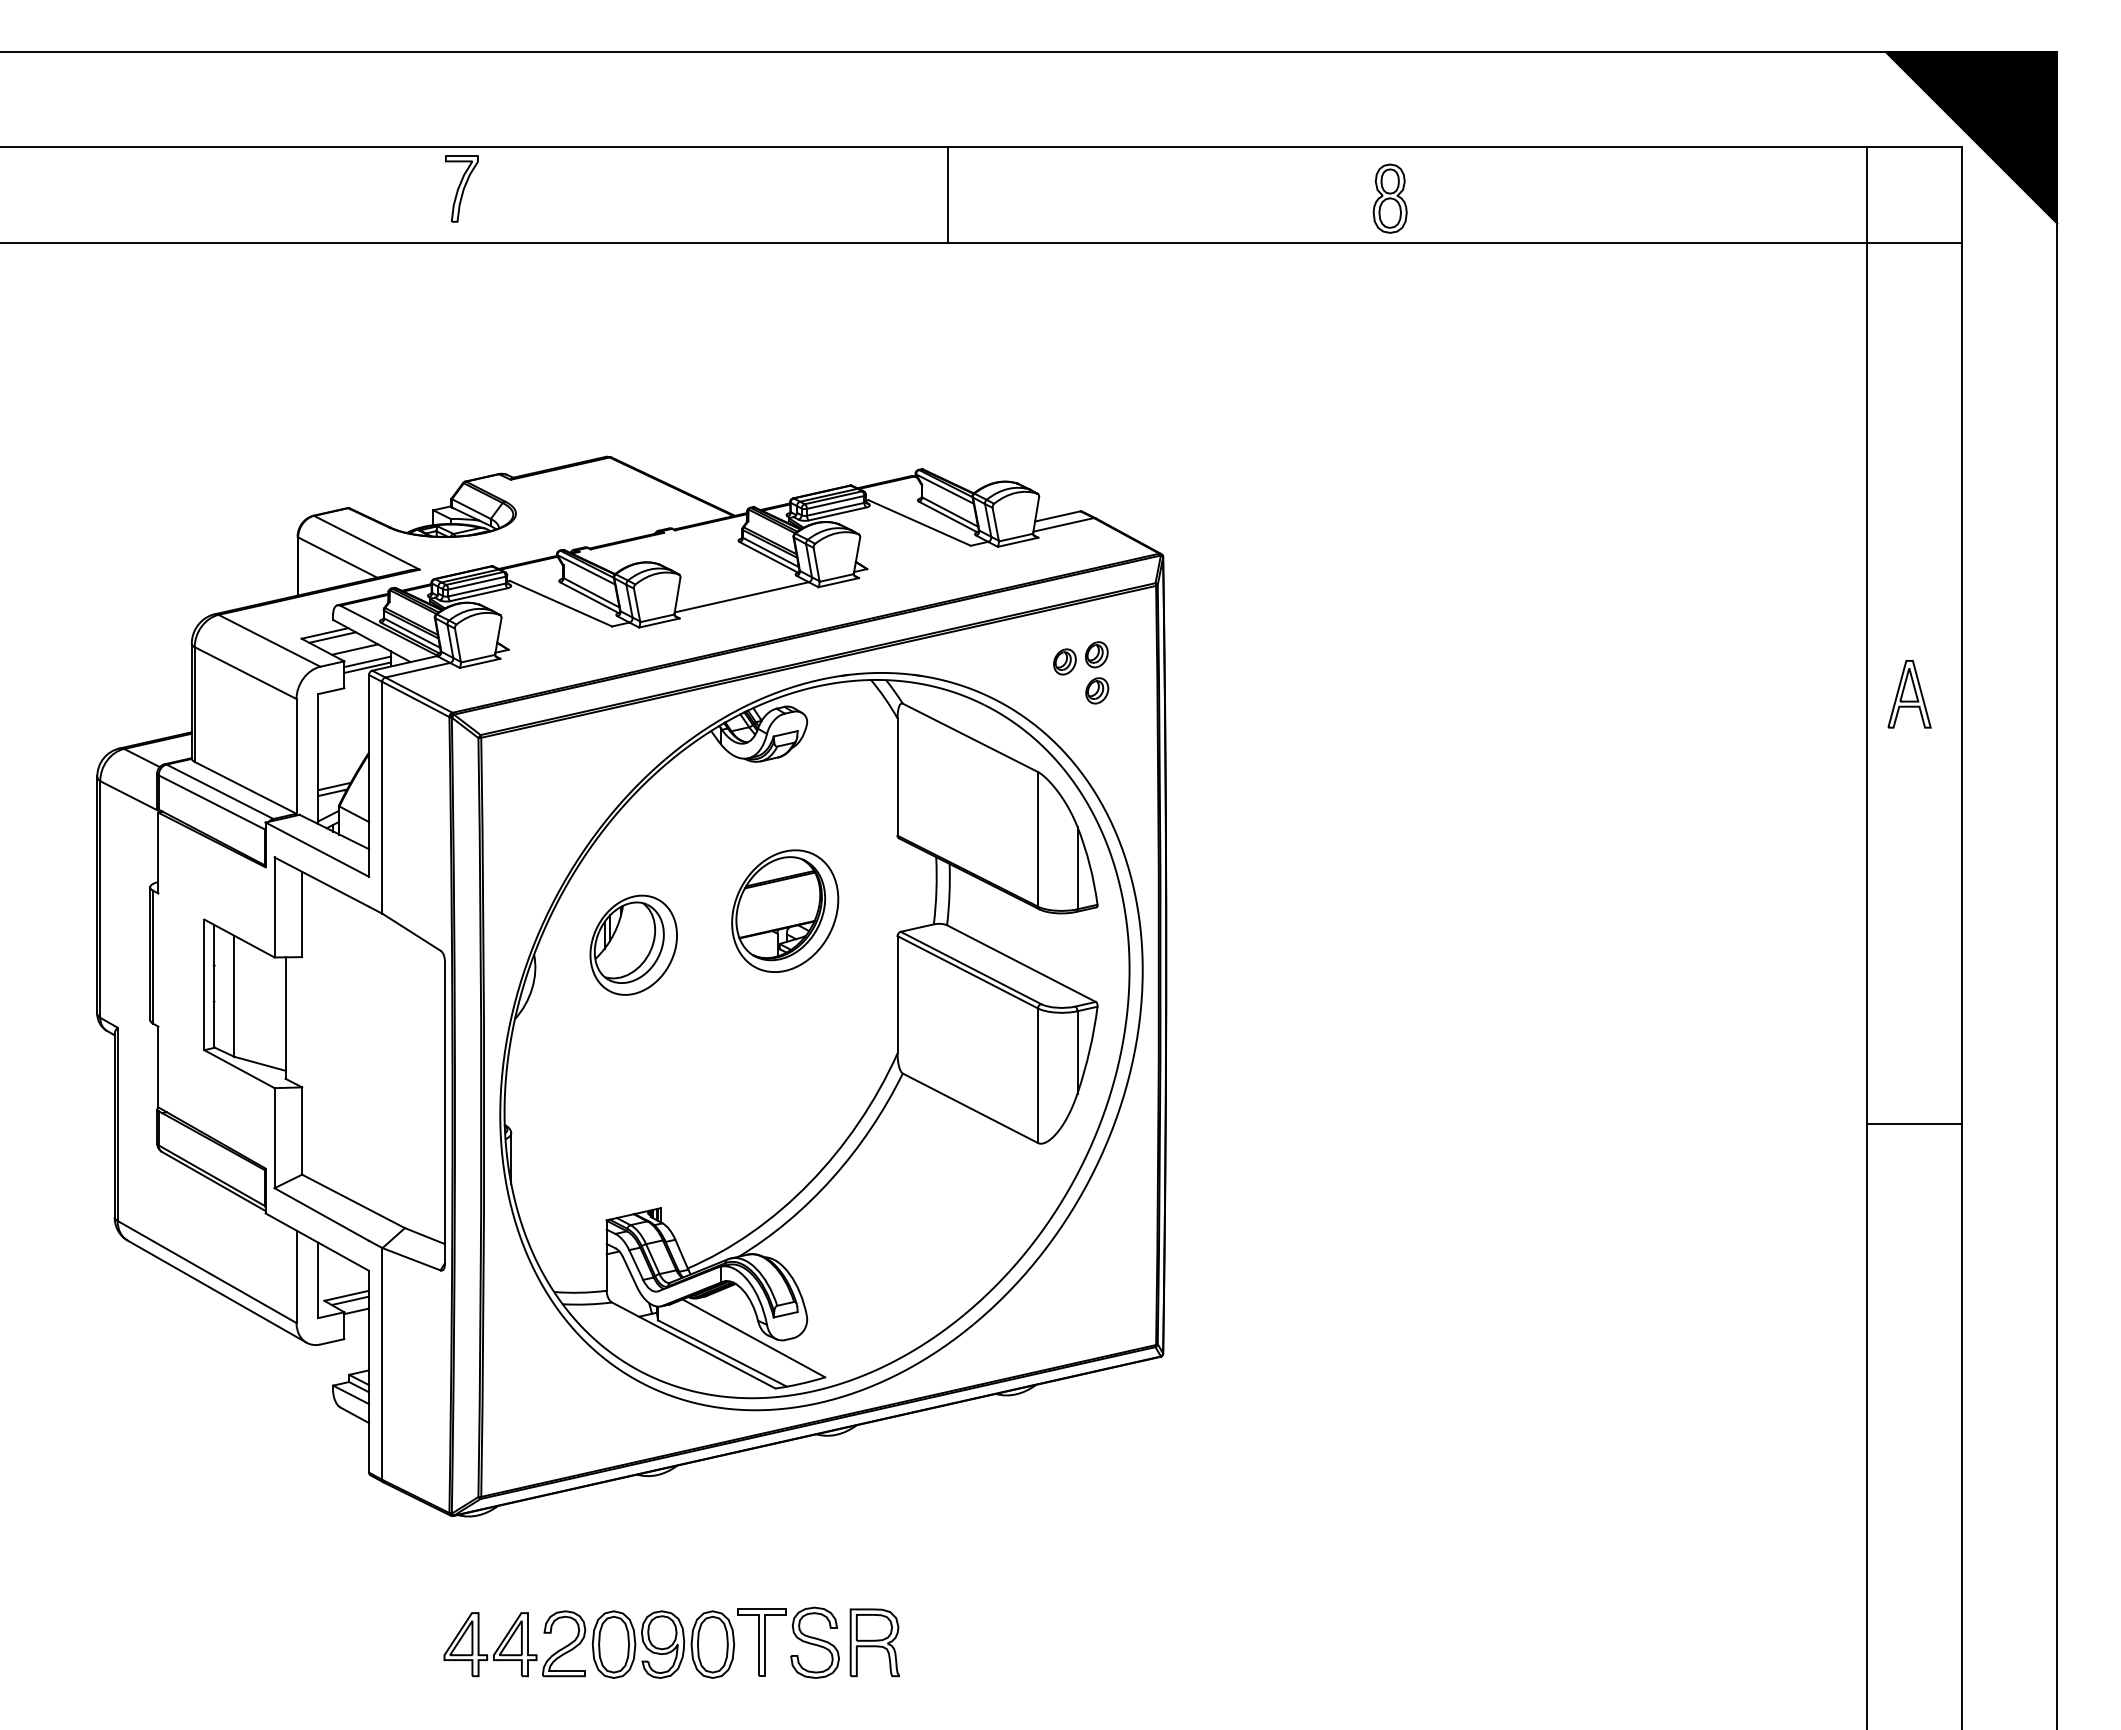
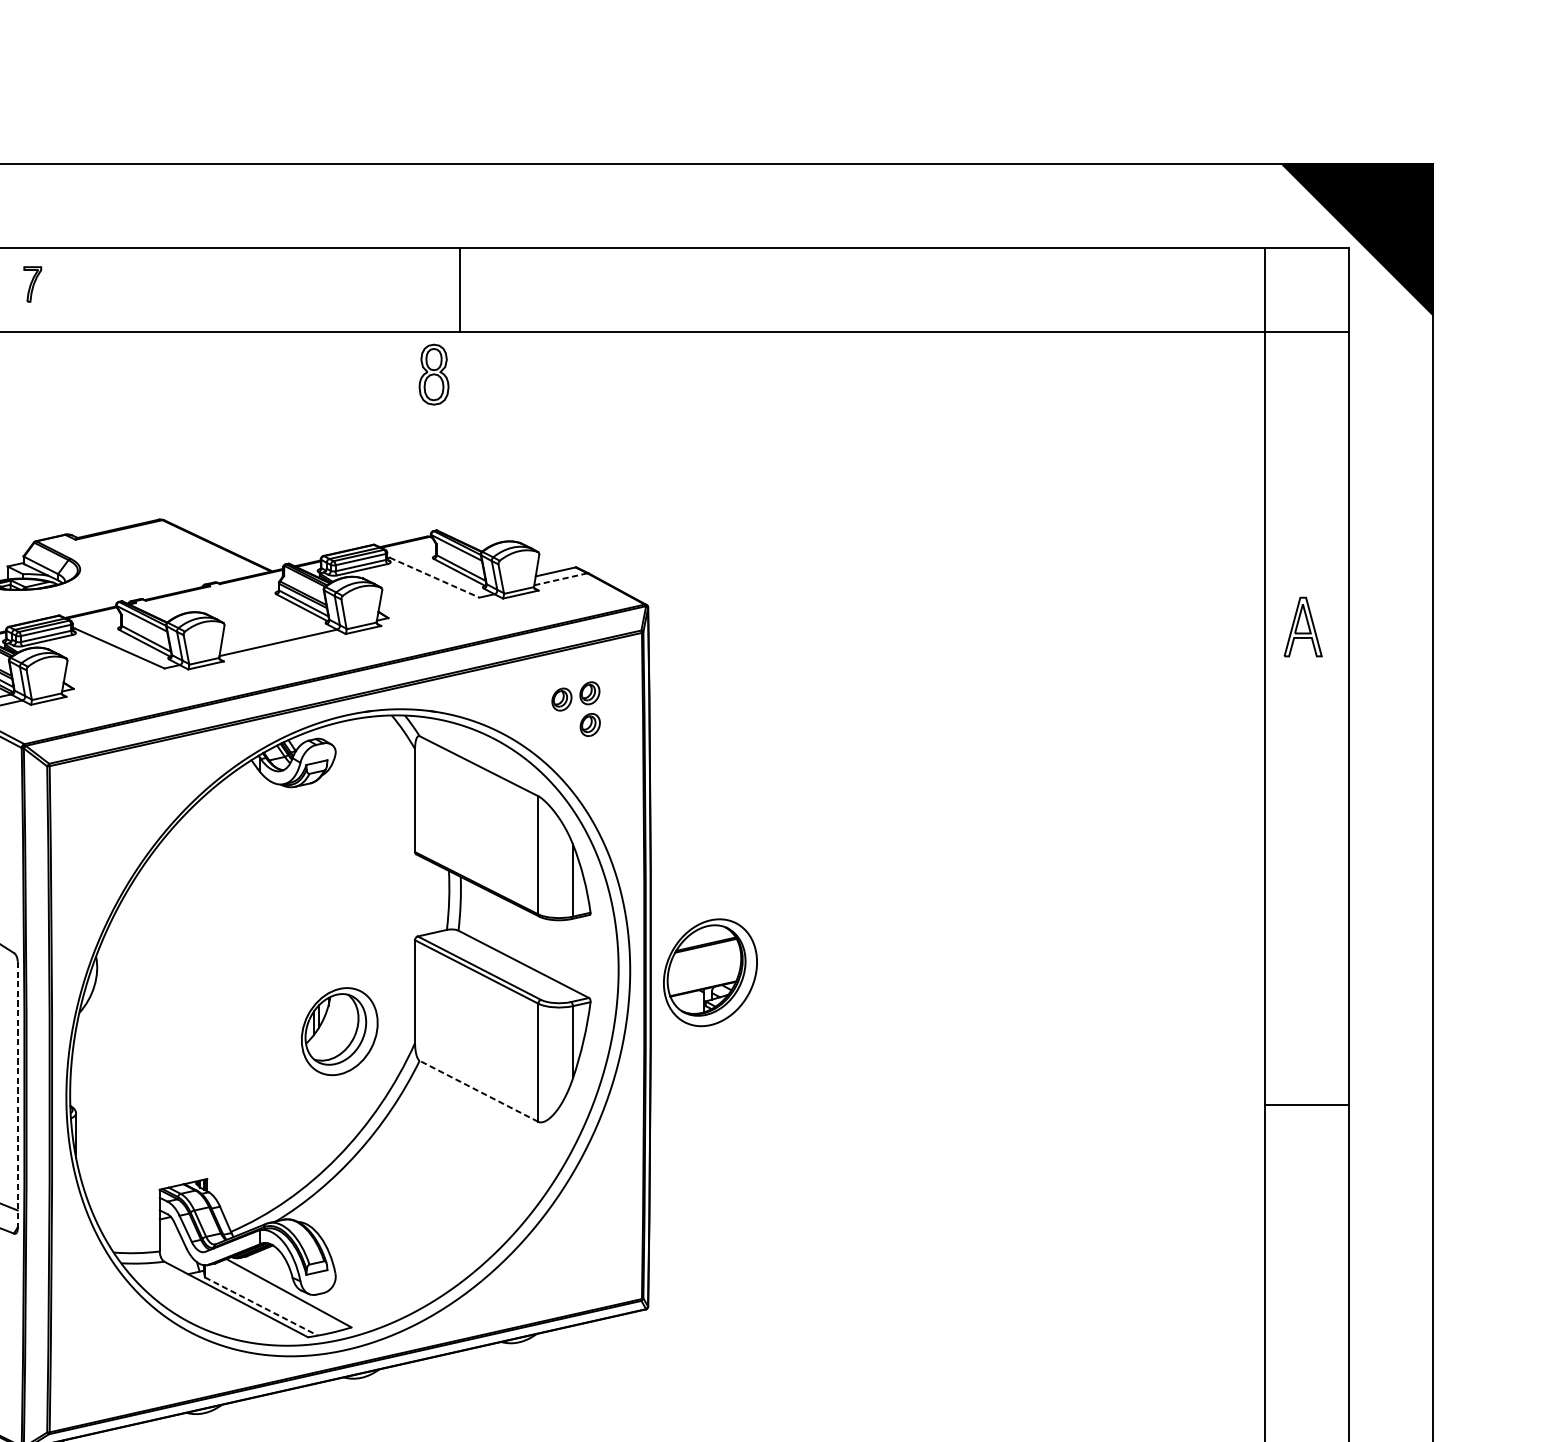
part: (461, 188) -> (32, 284), size x0.6
part: (1389, 198) -> (433, 374), moved
line: (919, 523) -> (434, 578), solid -> dashed
line: (1064, 524) -> (561, 578), solid -> dashed
part: (1909, 694) -> (1303, 627), moved
part: (785, 910) -> (710, 972), moved
part: (633, 944) -> (339, 1030), moved
line: (970, 1108) -> (479, 1091), solid -> dashed
line: (444, 1112) -> (17, 1095), solid -> dashed
line: (722, 1353) -> (261, 1306), solid -> dashed

